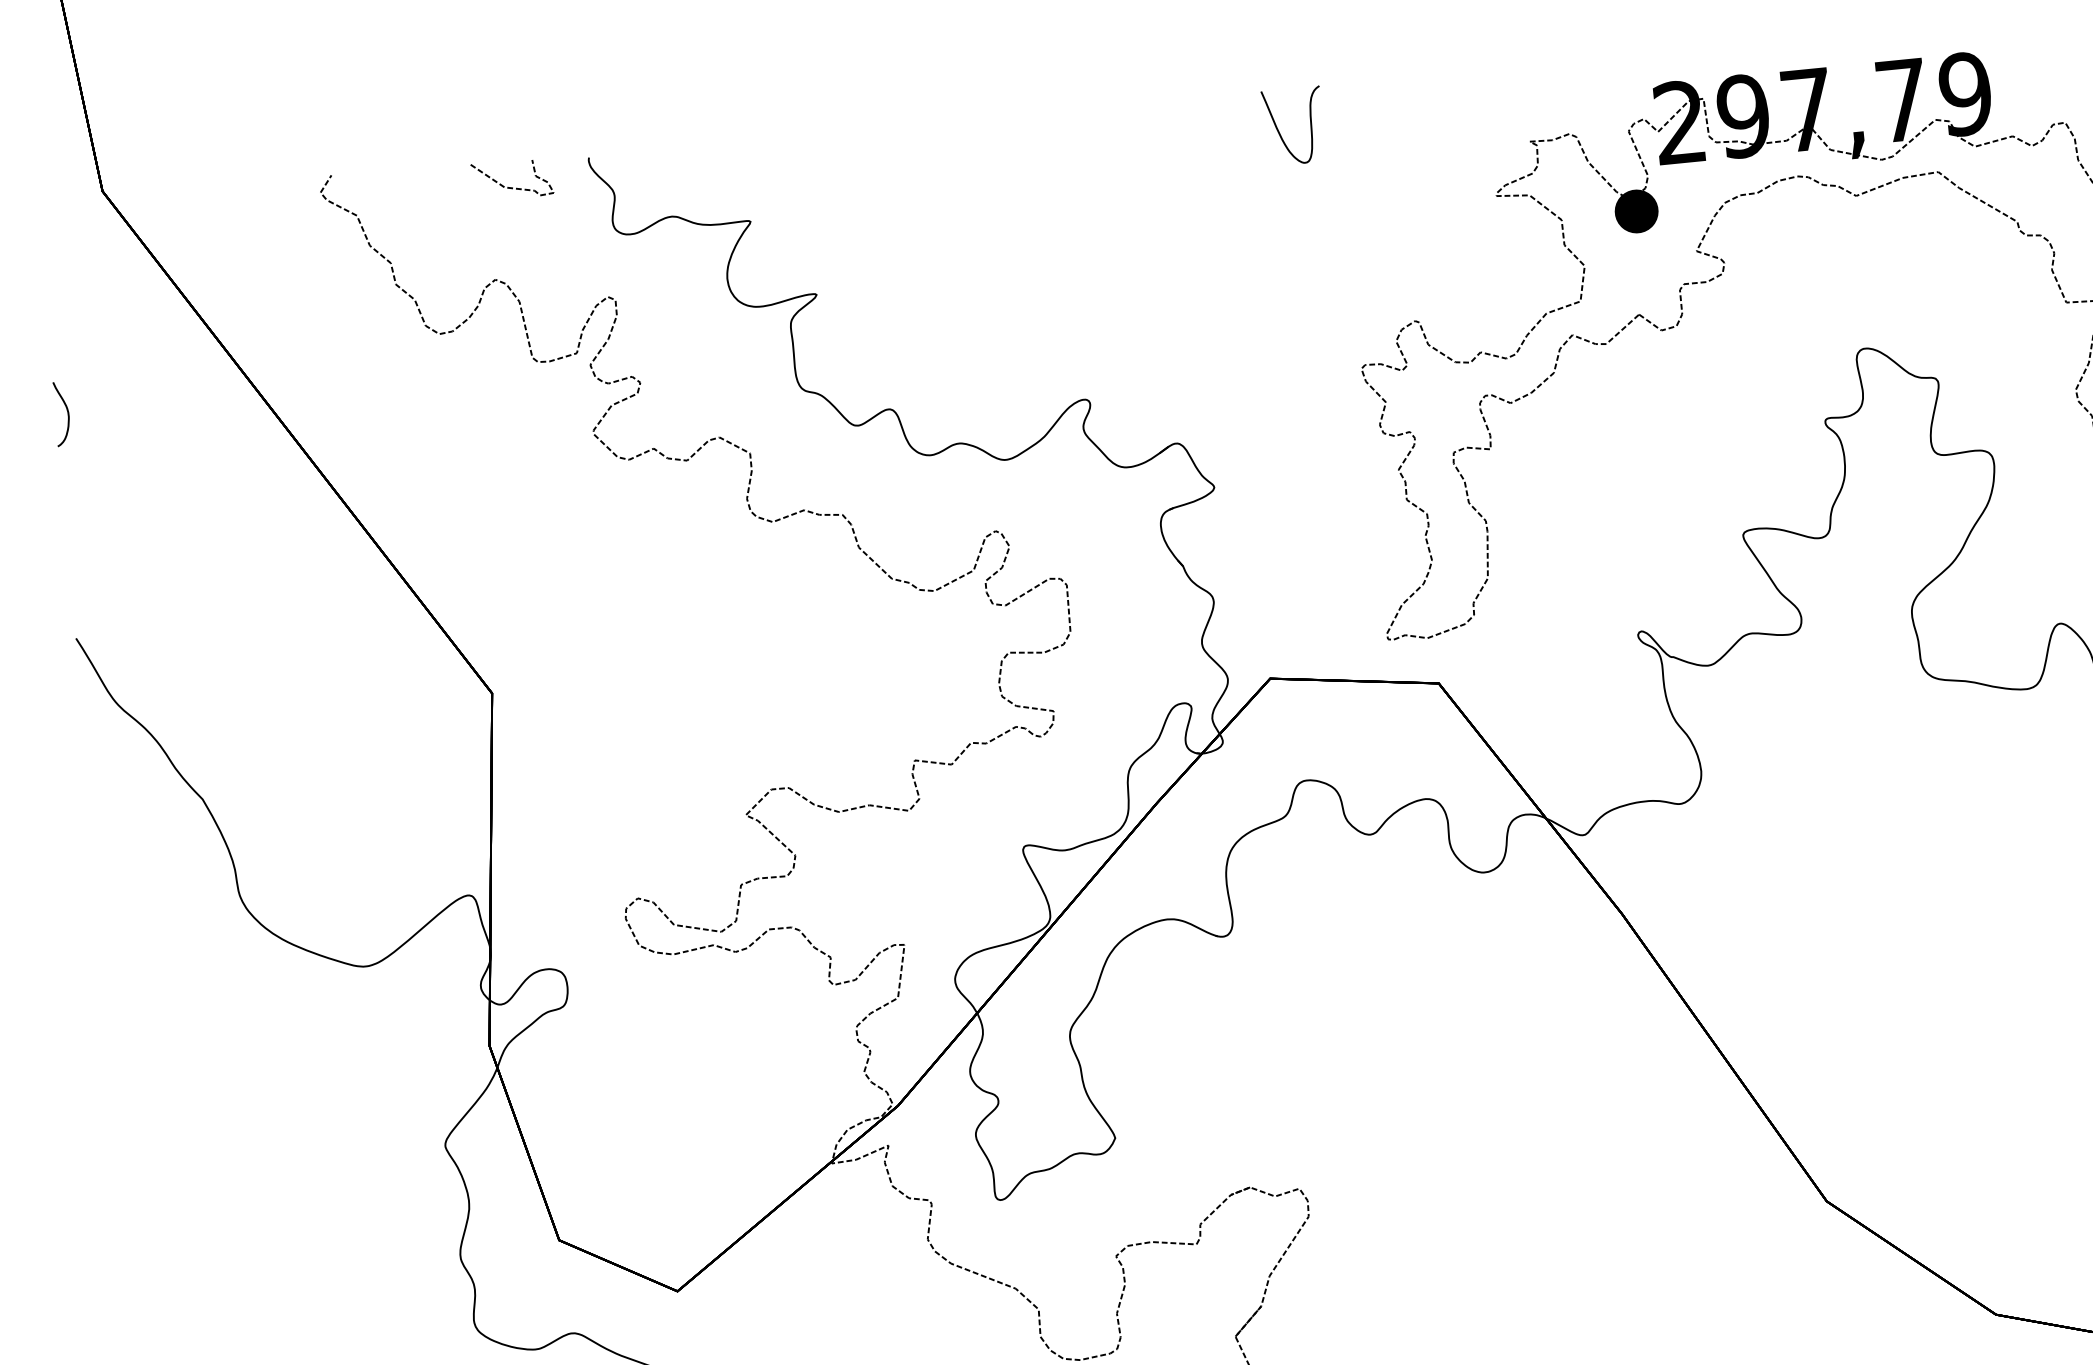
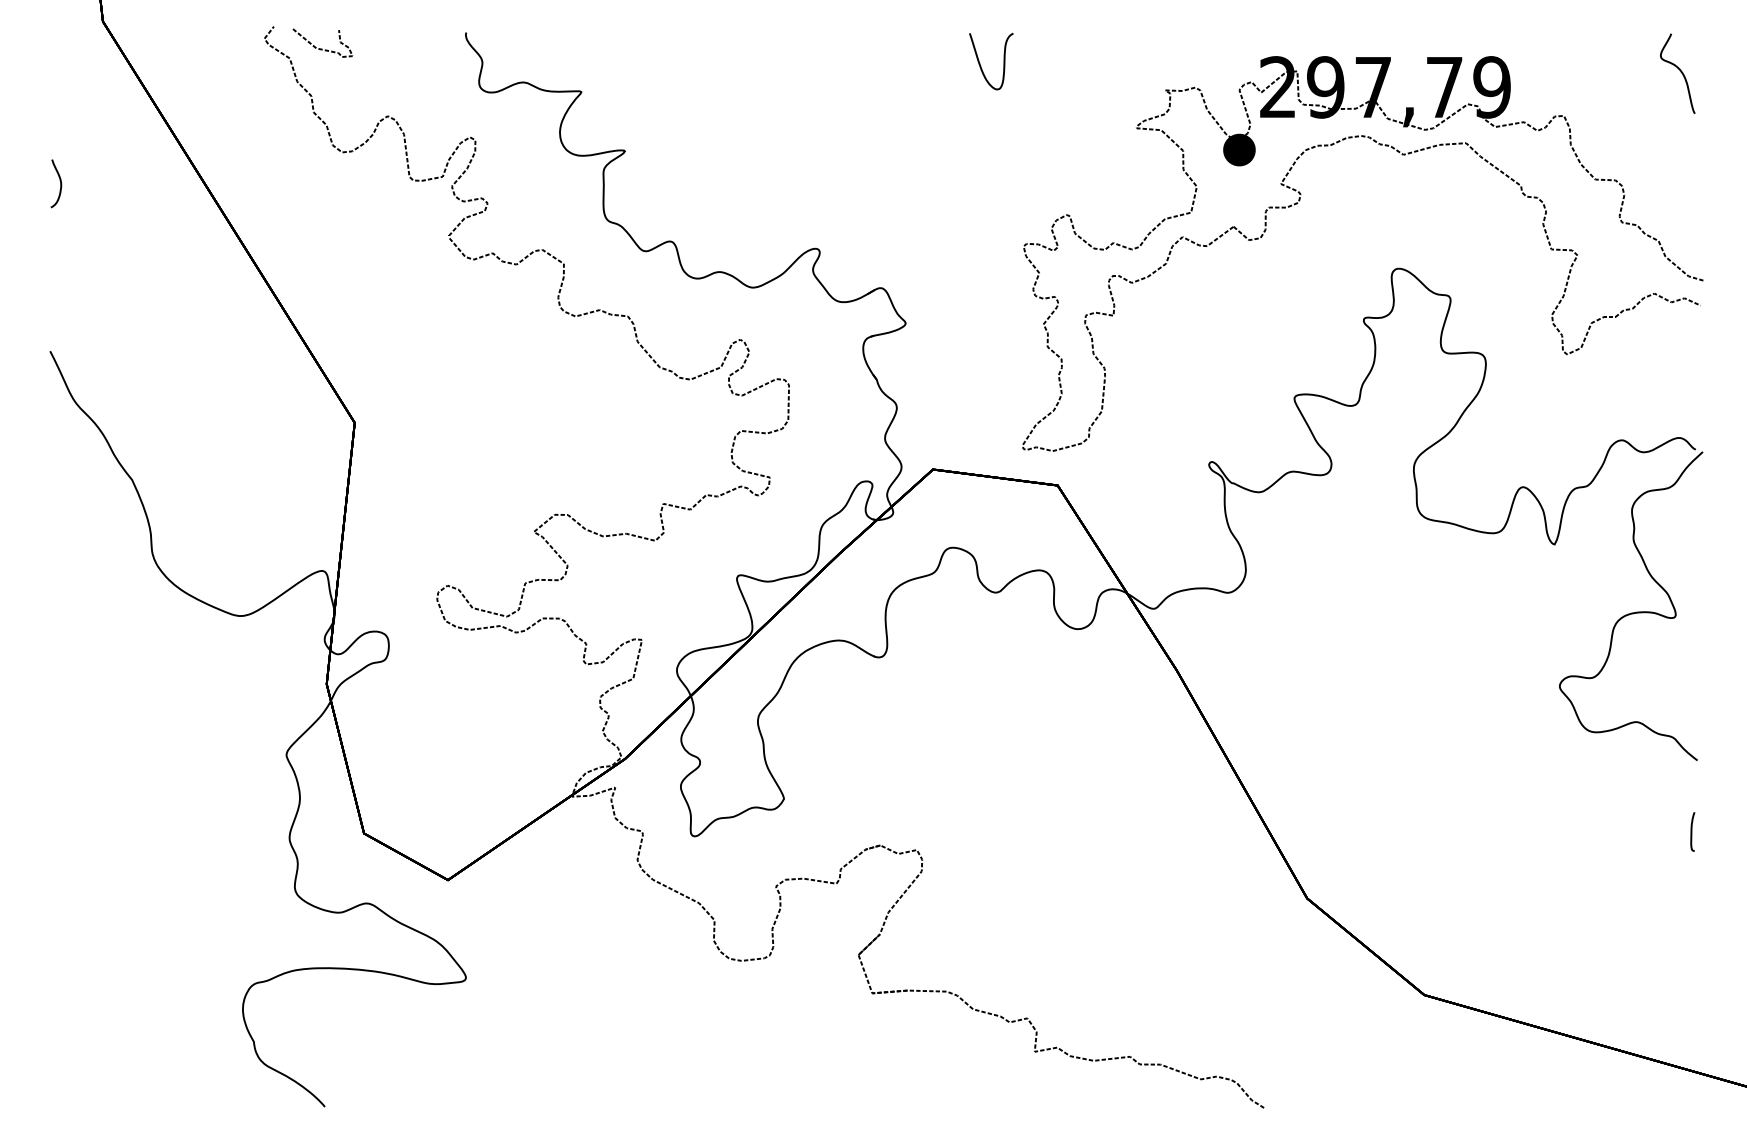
curve: (512, 186) -> (322, 48), moved

